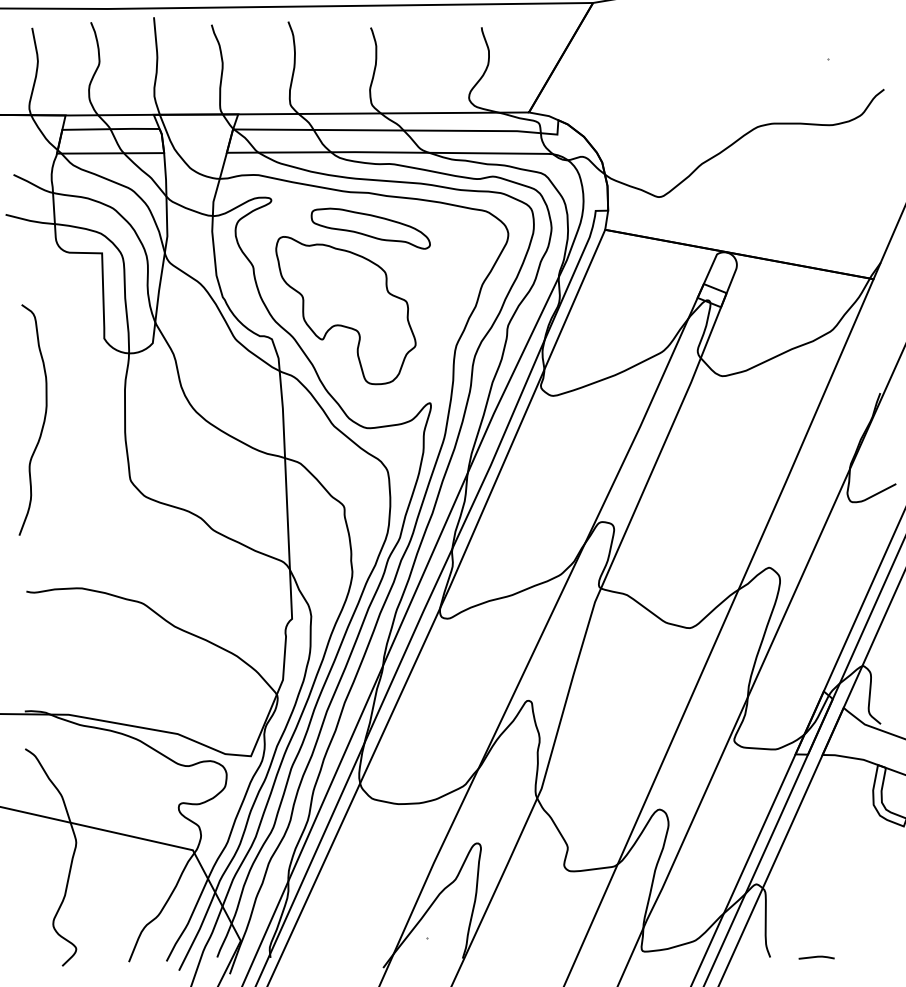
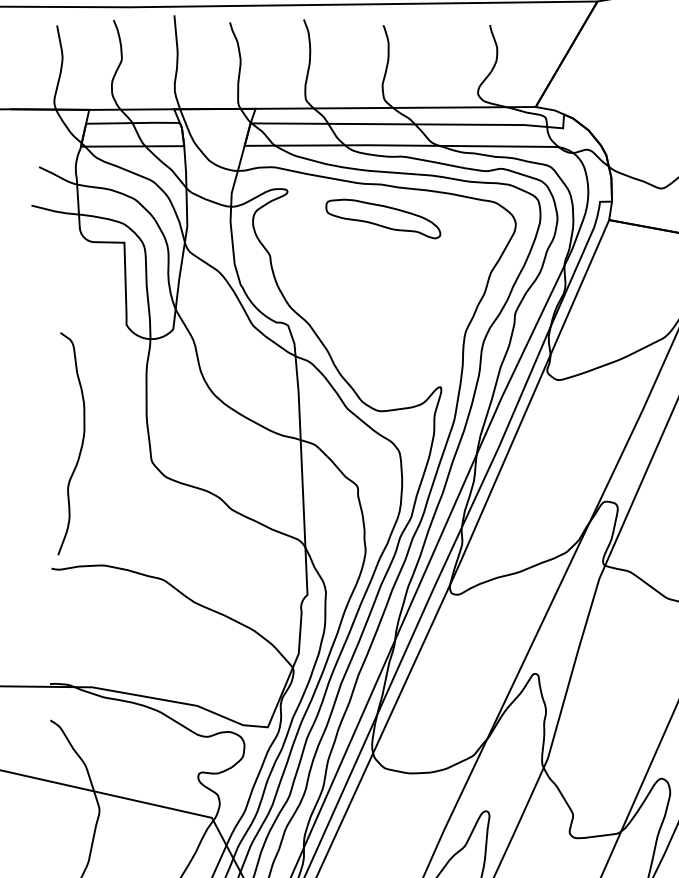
part: (345, 310) -> (358, 297), removed
curve: (43, 419) -> (81, 443), moved

